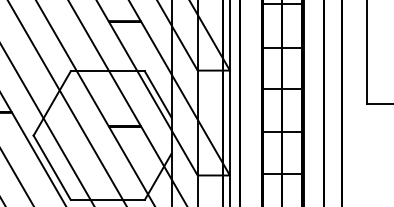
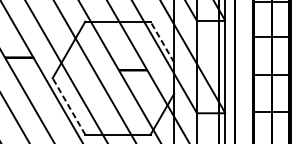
line: (158, 94) -> (162, 42), solid -> dashed
line: (51, 167) -> (68, 106), solid -> dashed

